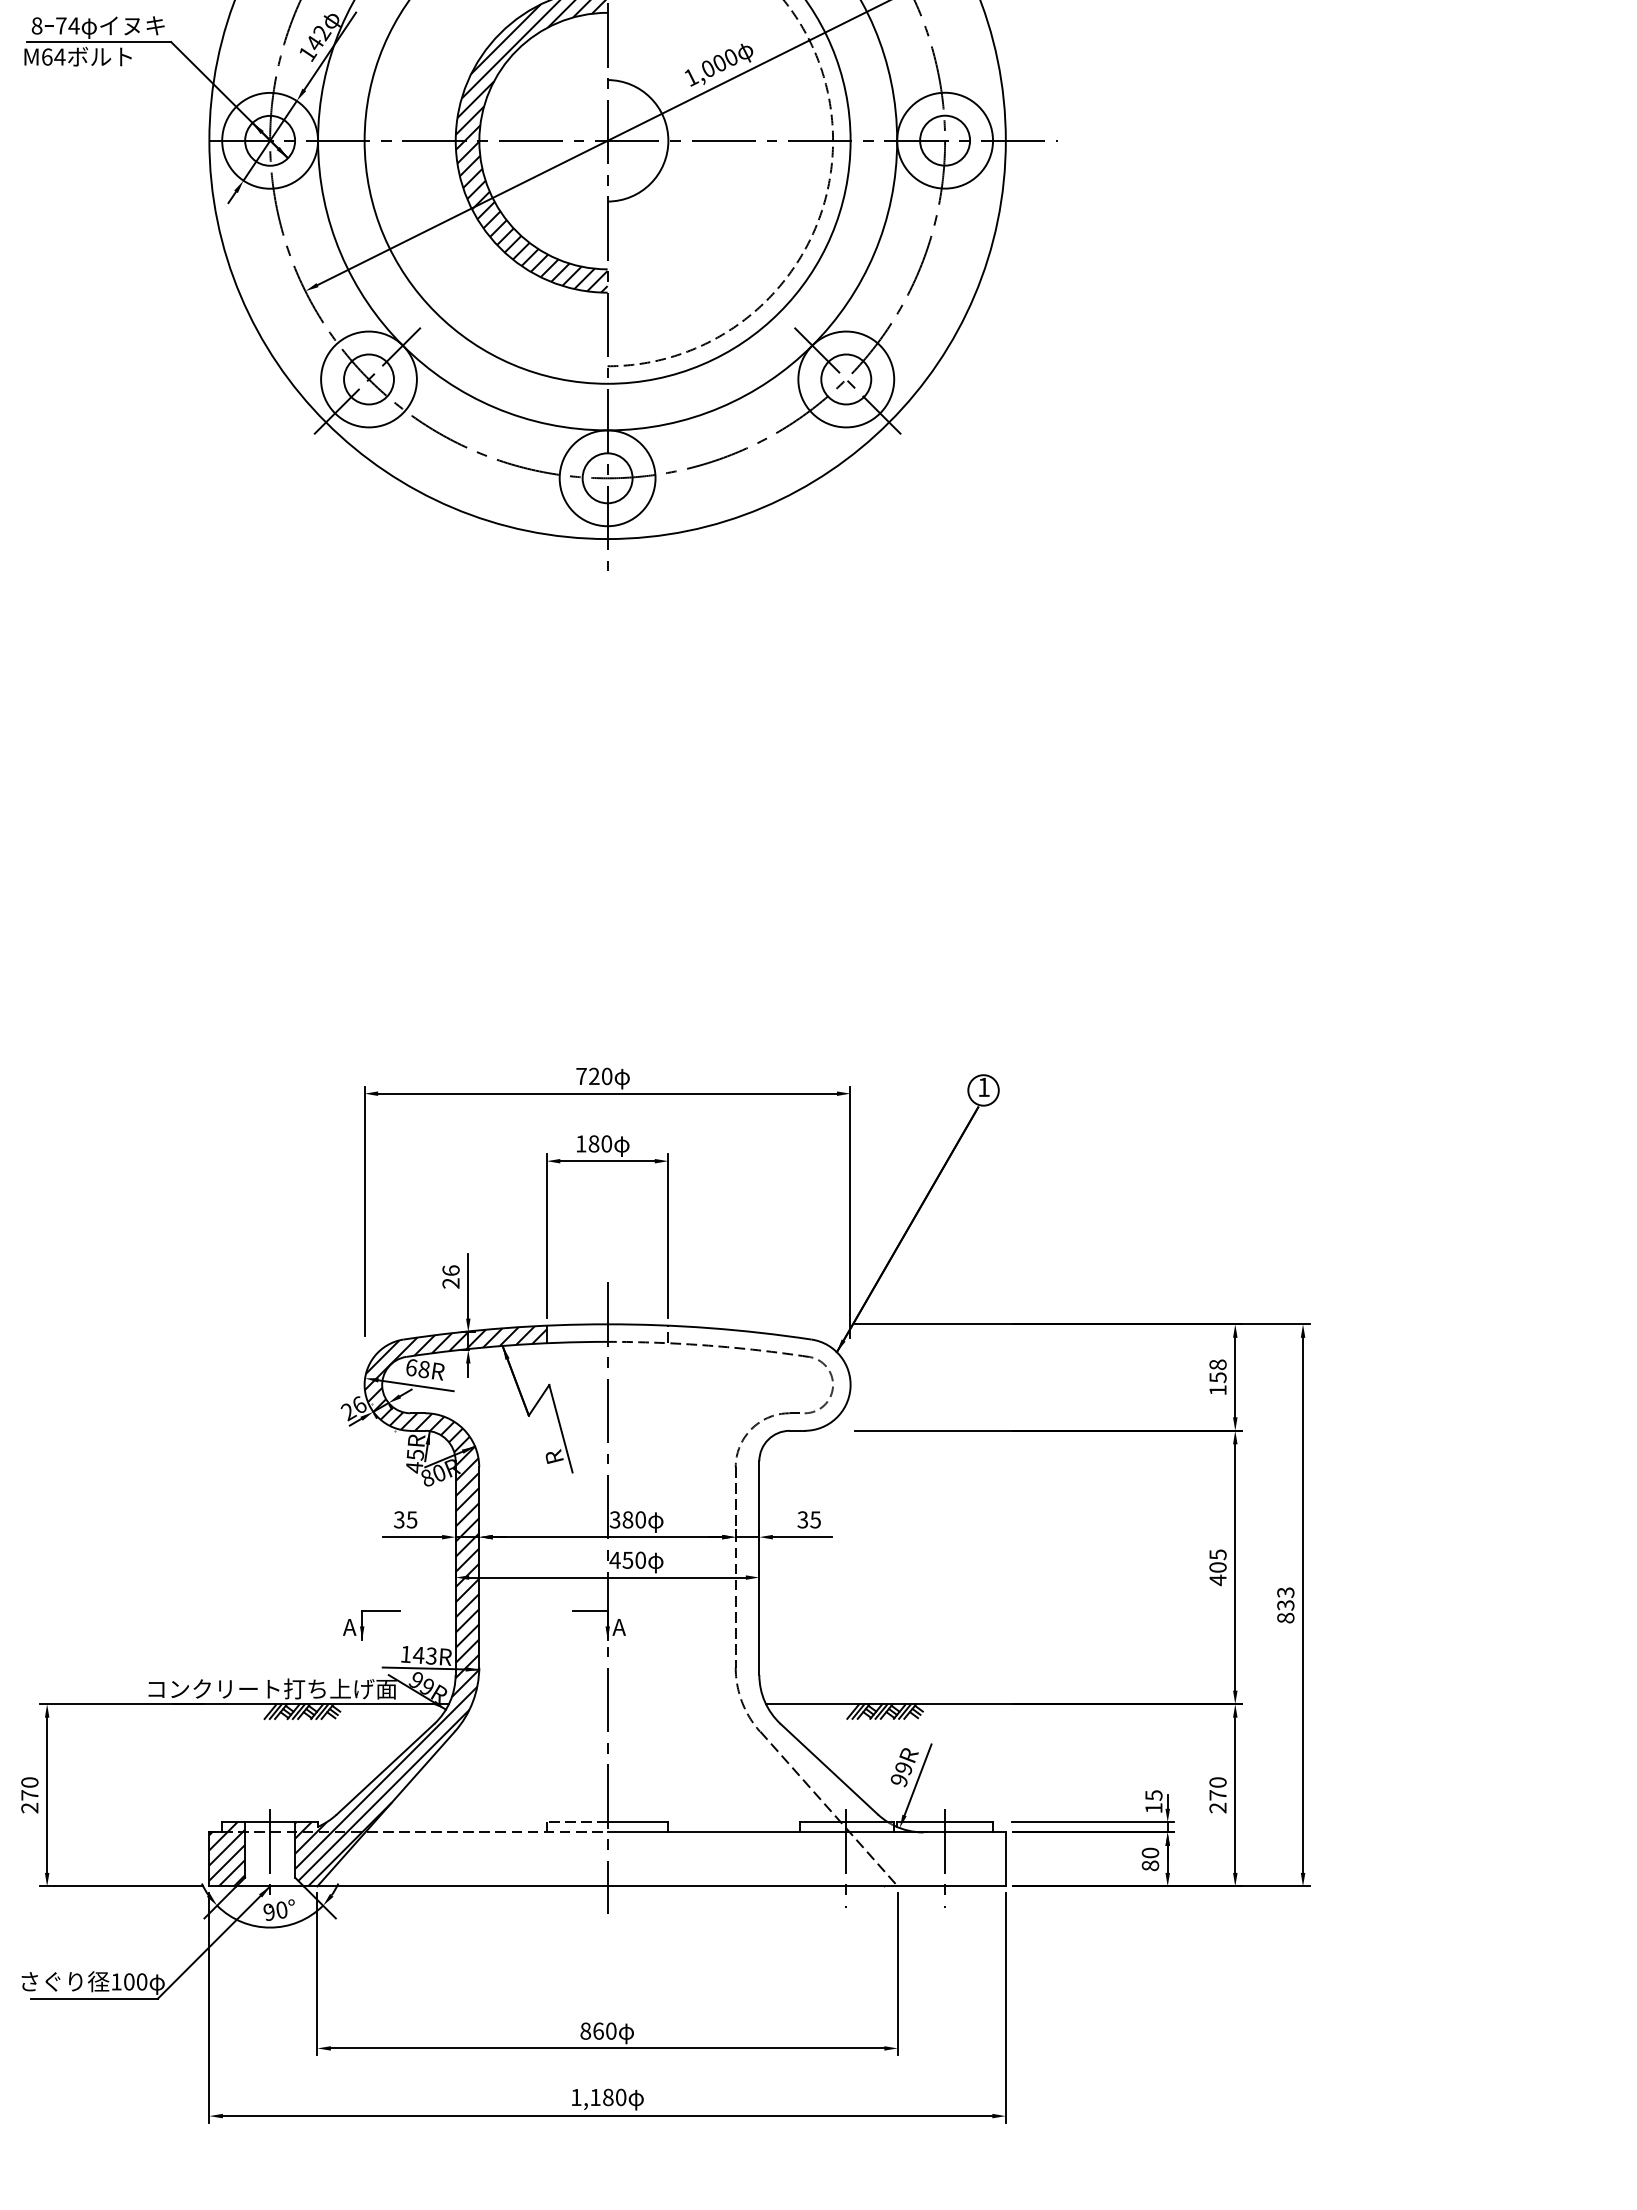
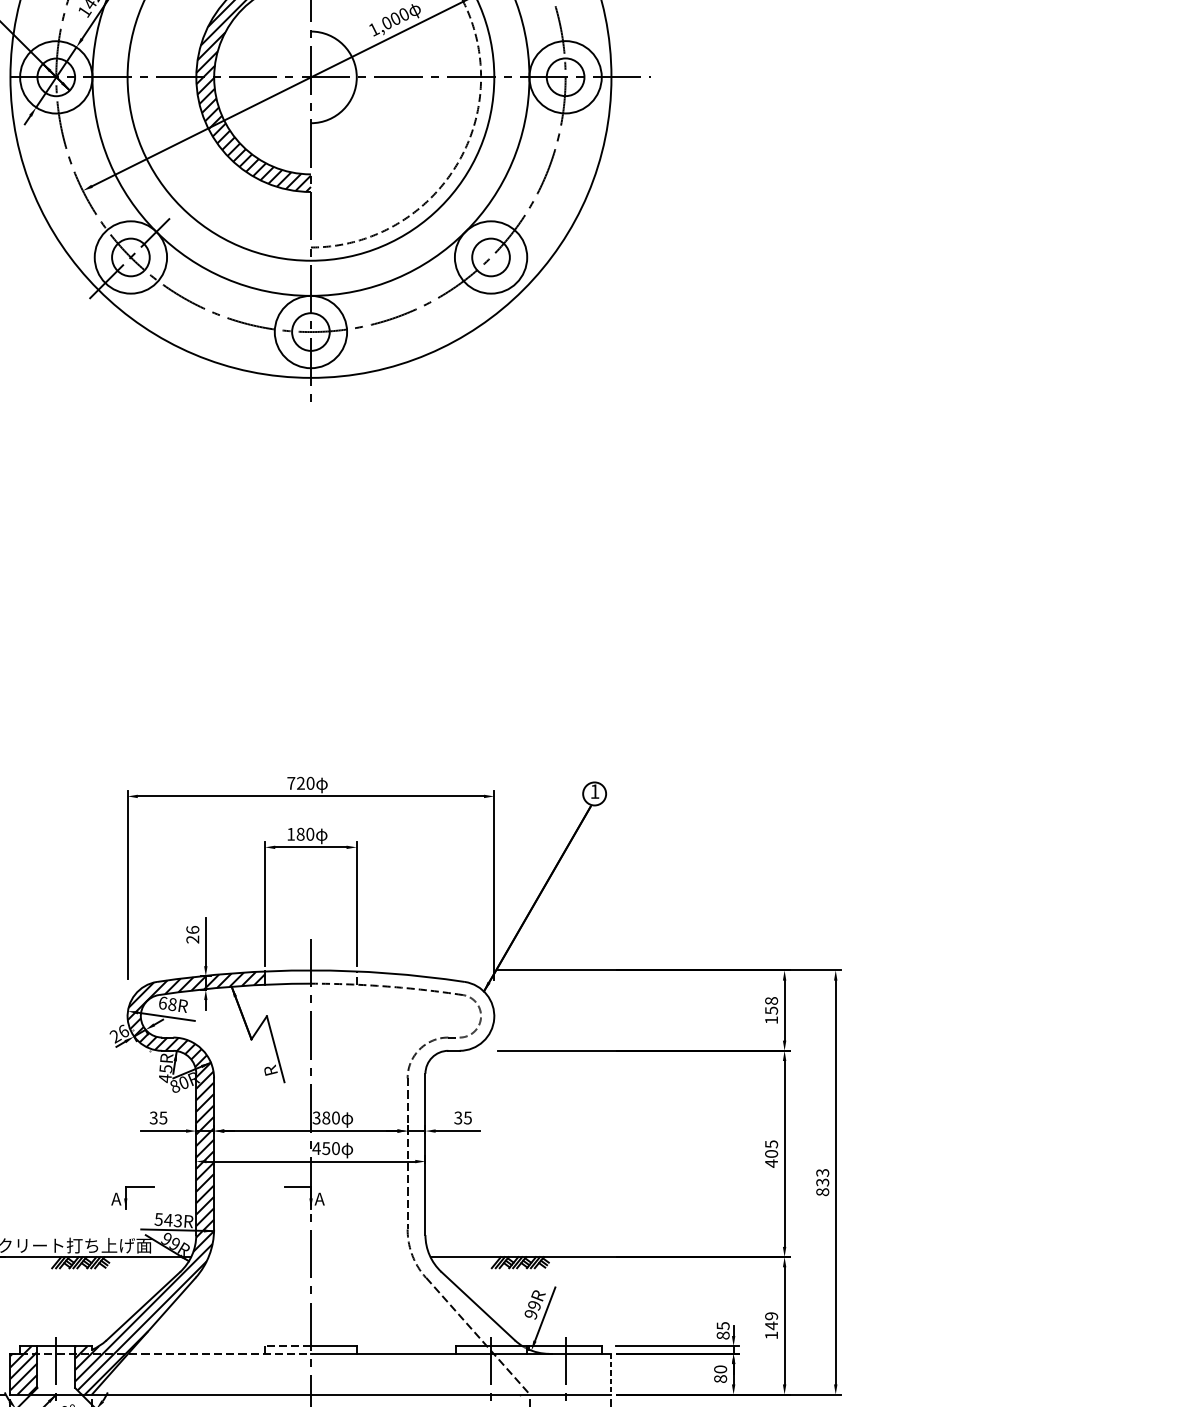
line: (847, 380) -> (491, 258), removed
text: (405, 1654) -> (158, 1219), 143R -> 543R
text: (1217, 1795) -> (771, 1326), 270 -> 149
text: (1153, 1808) -> (722, 1335), 15 -> 85
line: (1005, 1859) -> (611, 1374), solid -> dashed

